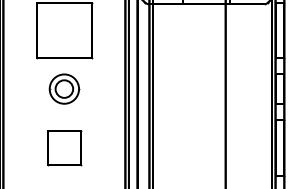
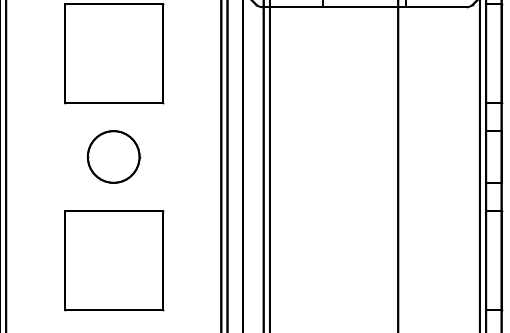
circle: (64, 88) -> (113, 155), size x1.67
part: (64, 148) -> (113, 261), size x1.67

